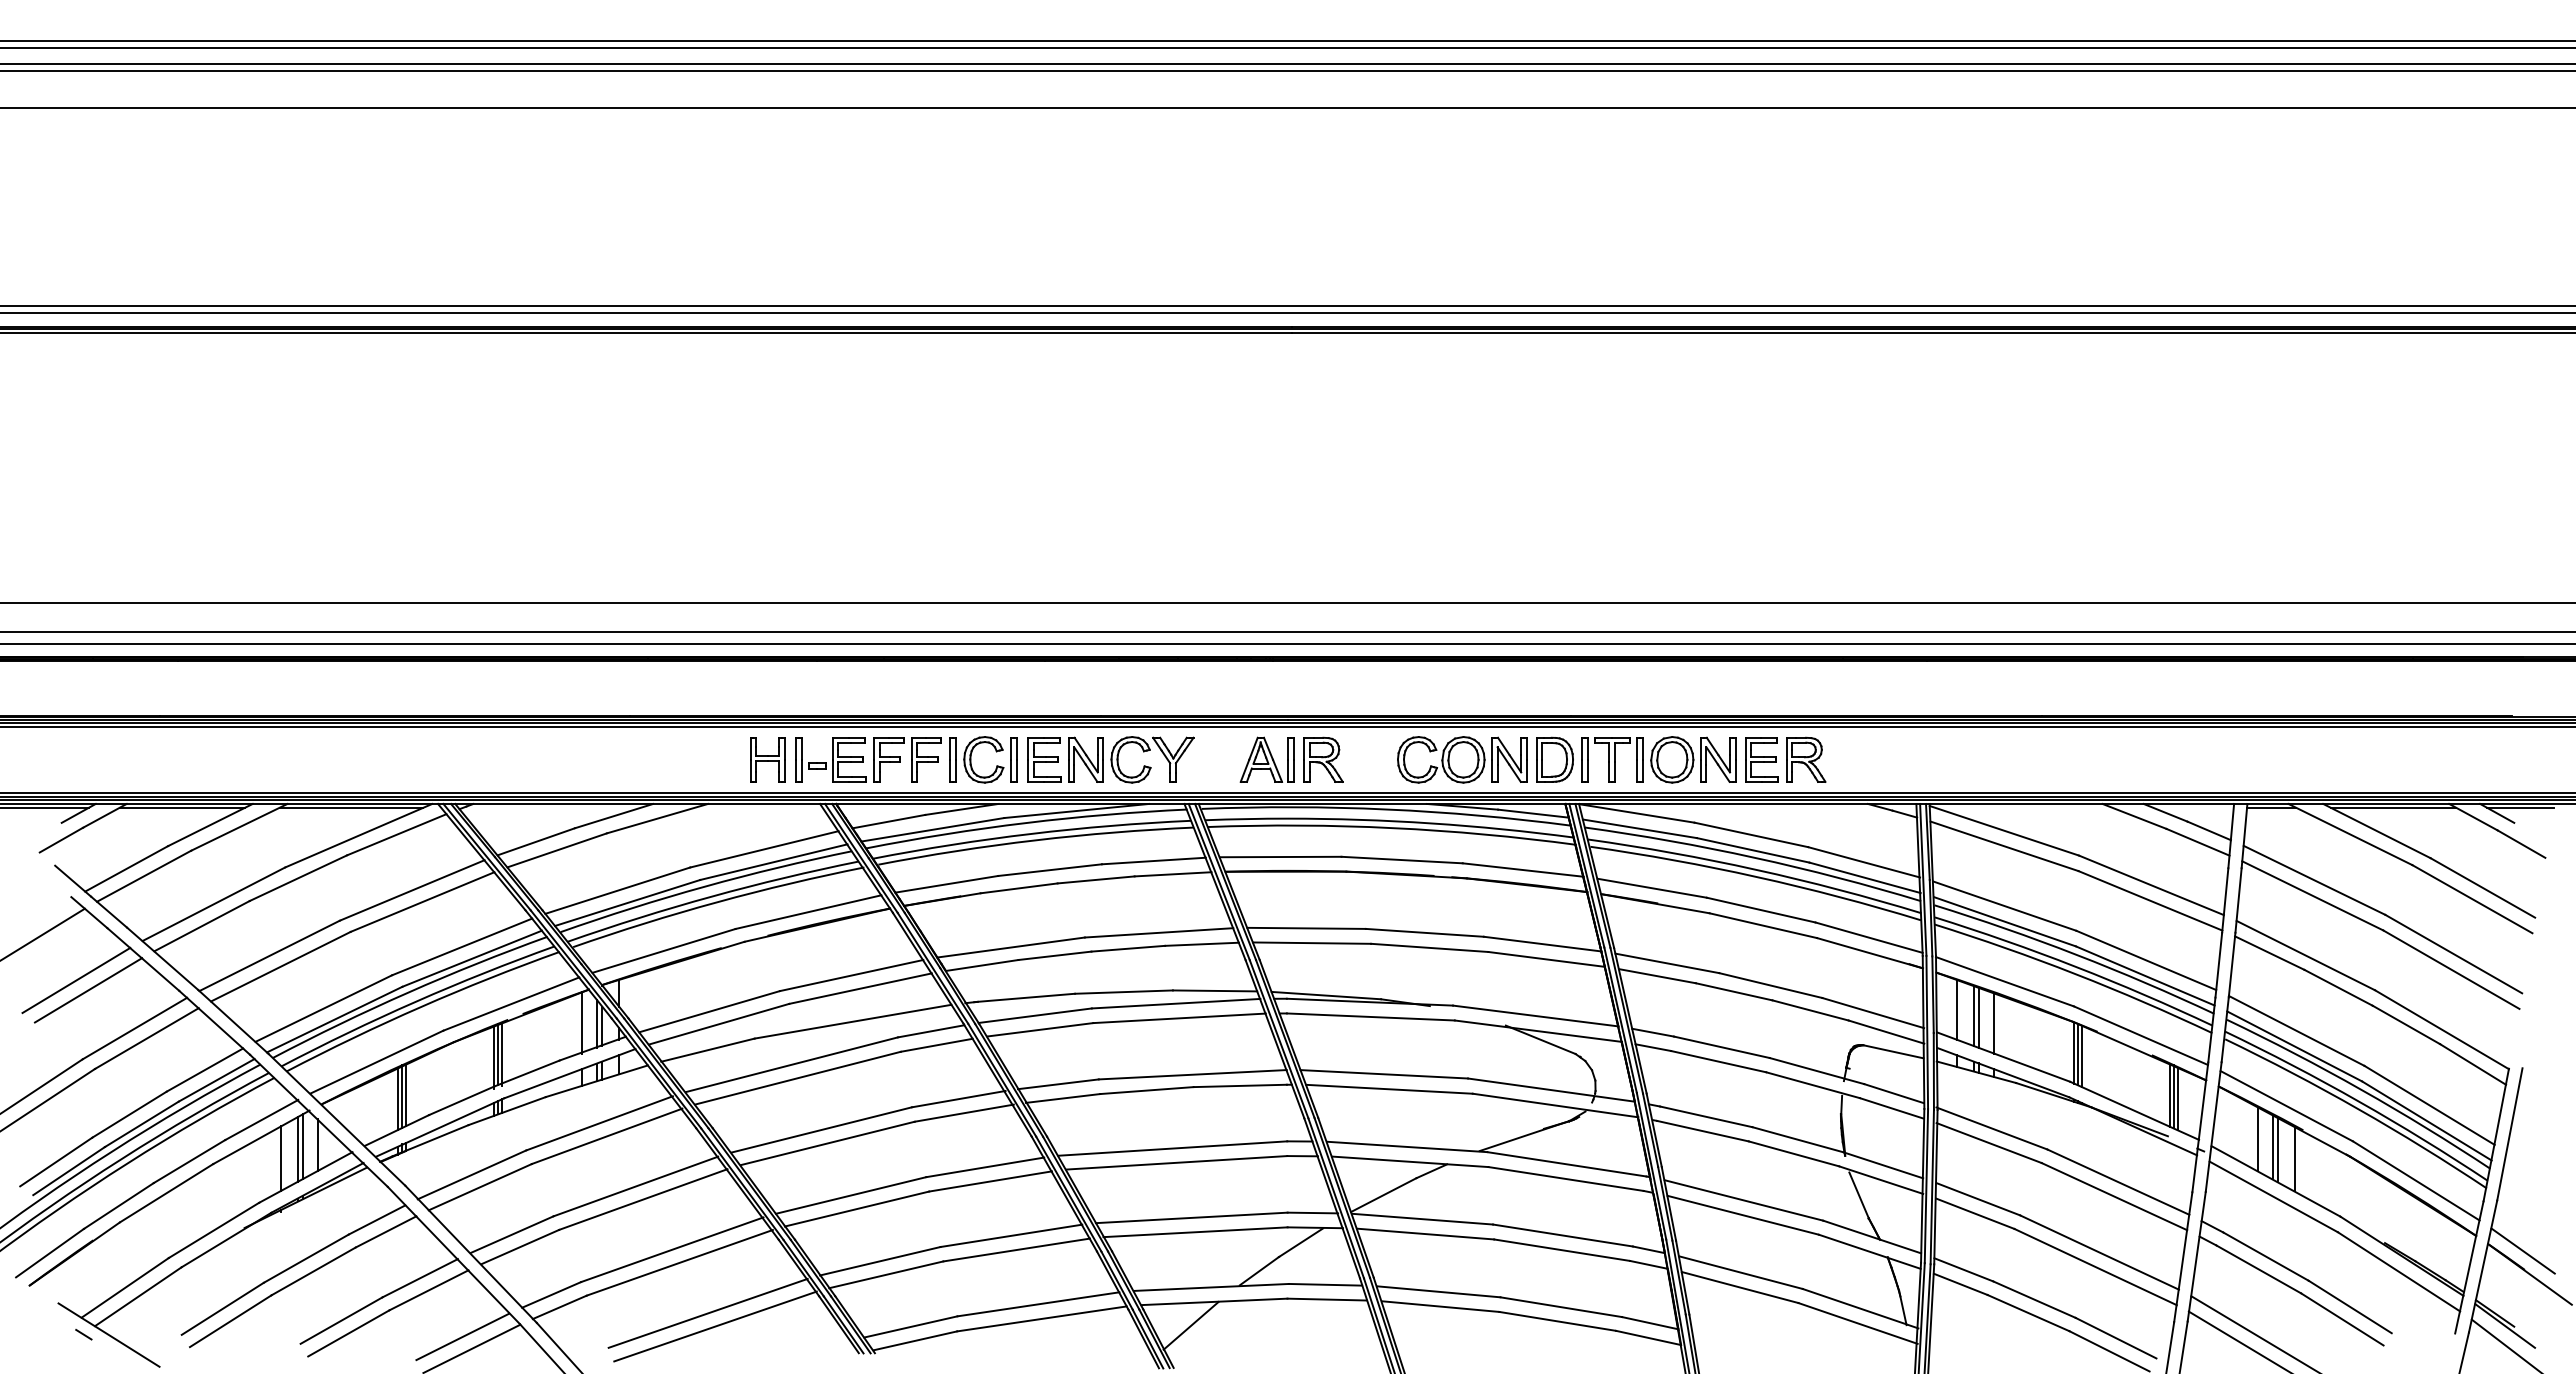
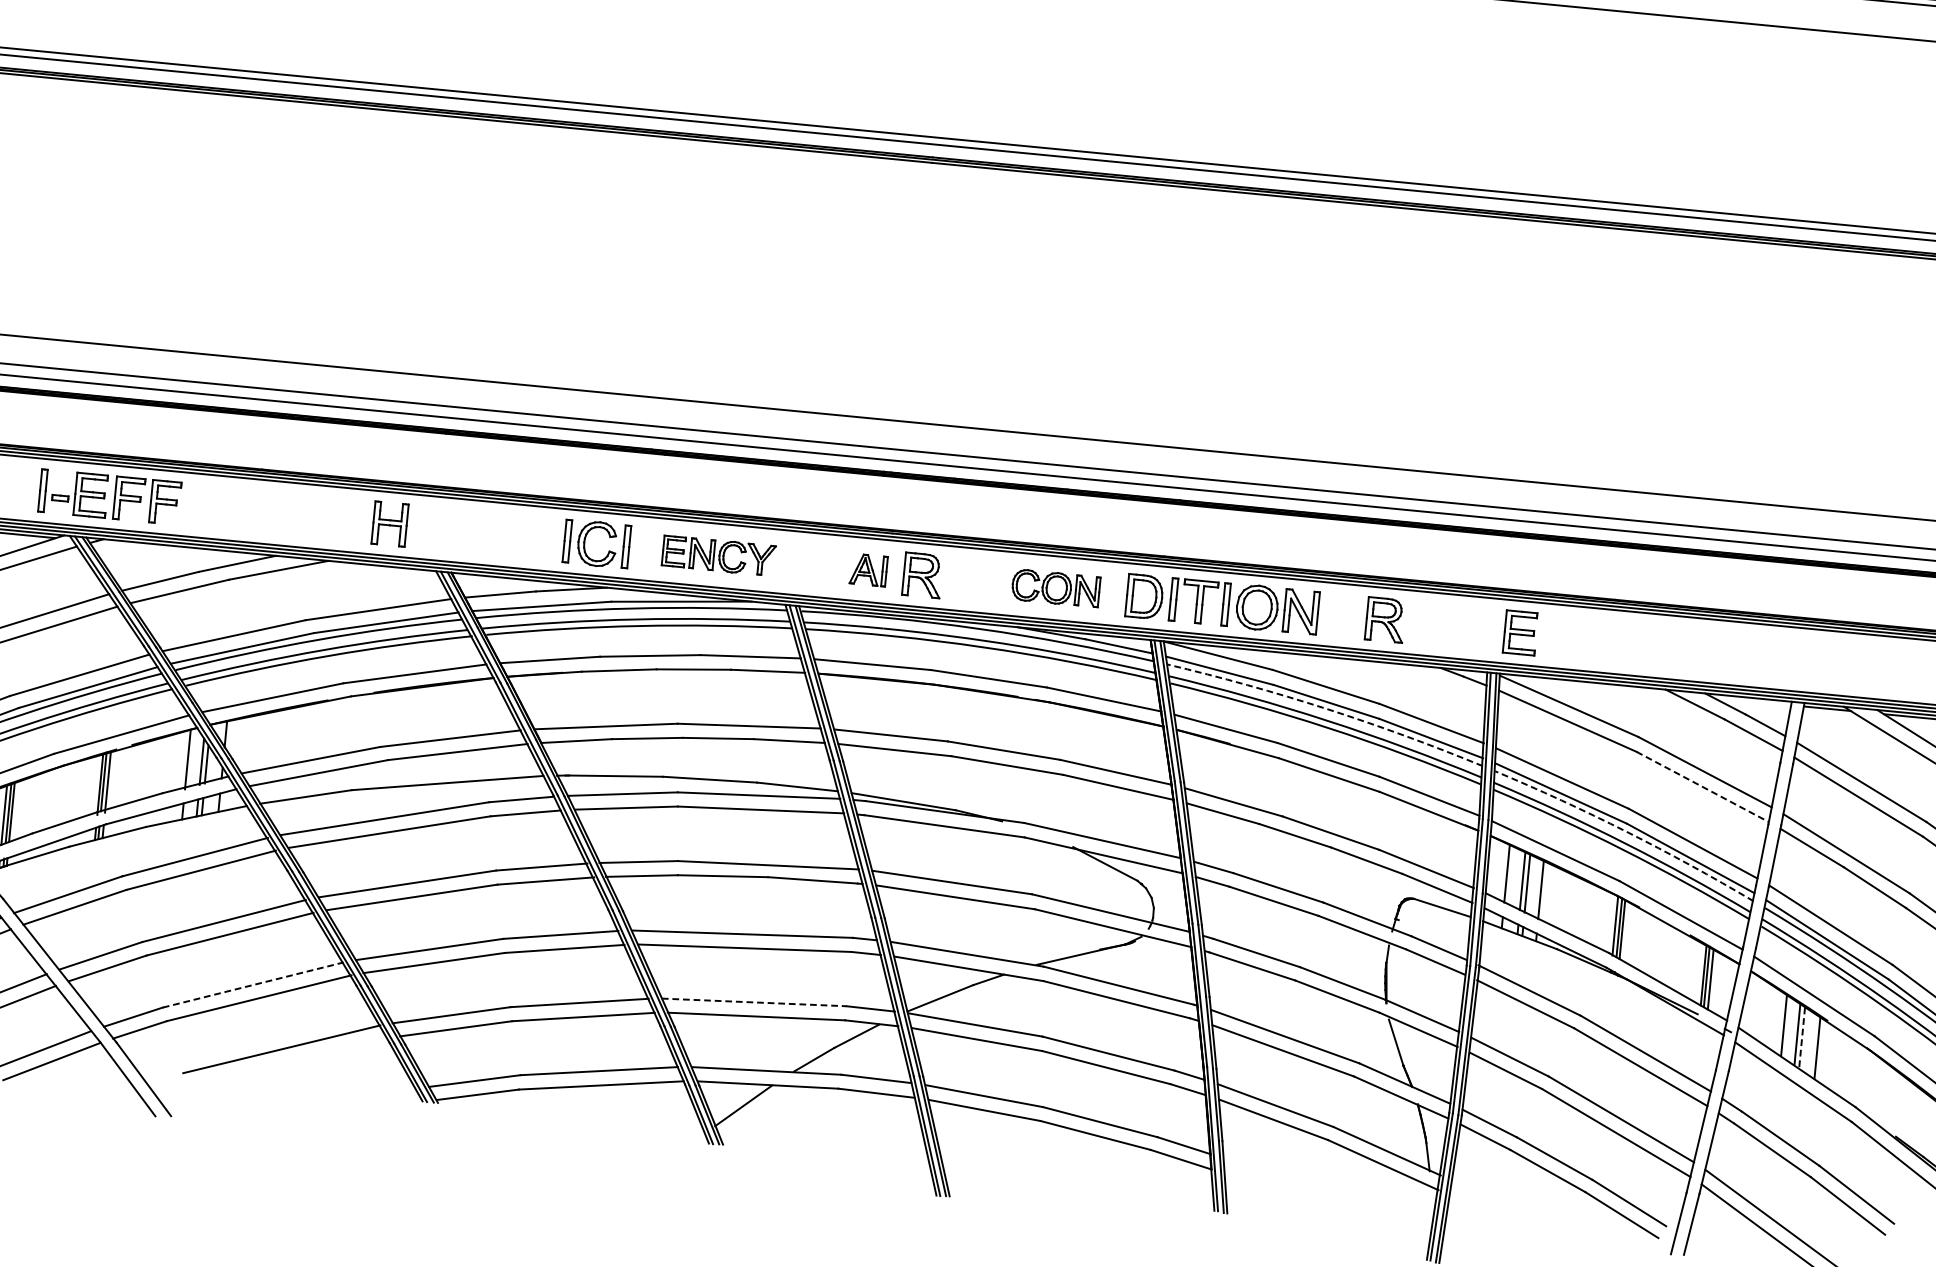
part: (868, 759) -> (109, 496), moved
part: (1110, 759) -> (718, 555), size x0.7
part: (1266, 759) -> (868, 569), size x0.7
part: (1462, 759) -> (1056, 587), size x0.7
part: (1761, 759) -> (1520, 632), moved
arc: (1754, 857) -> (1327, 708), solid -> dashed
line: (2150, 900) -> (1702, 786), solid -> dashed
arc: (2076, 954) -> (1626, 831), solid -> dashed
line: (2278, 1150) -> (1802, 1038), solid -> dashed
line: (1192, 1217) -> (754, 1002), solid -> dashed
line: (672, 1249) -> (253, 984), solid -> dashed
line: (715, 1326) -> (287, 1062), removed

